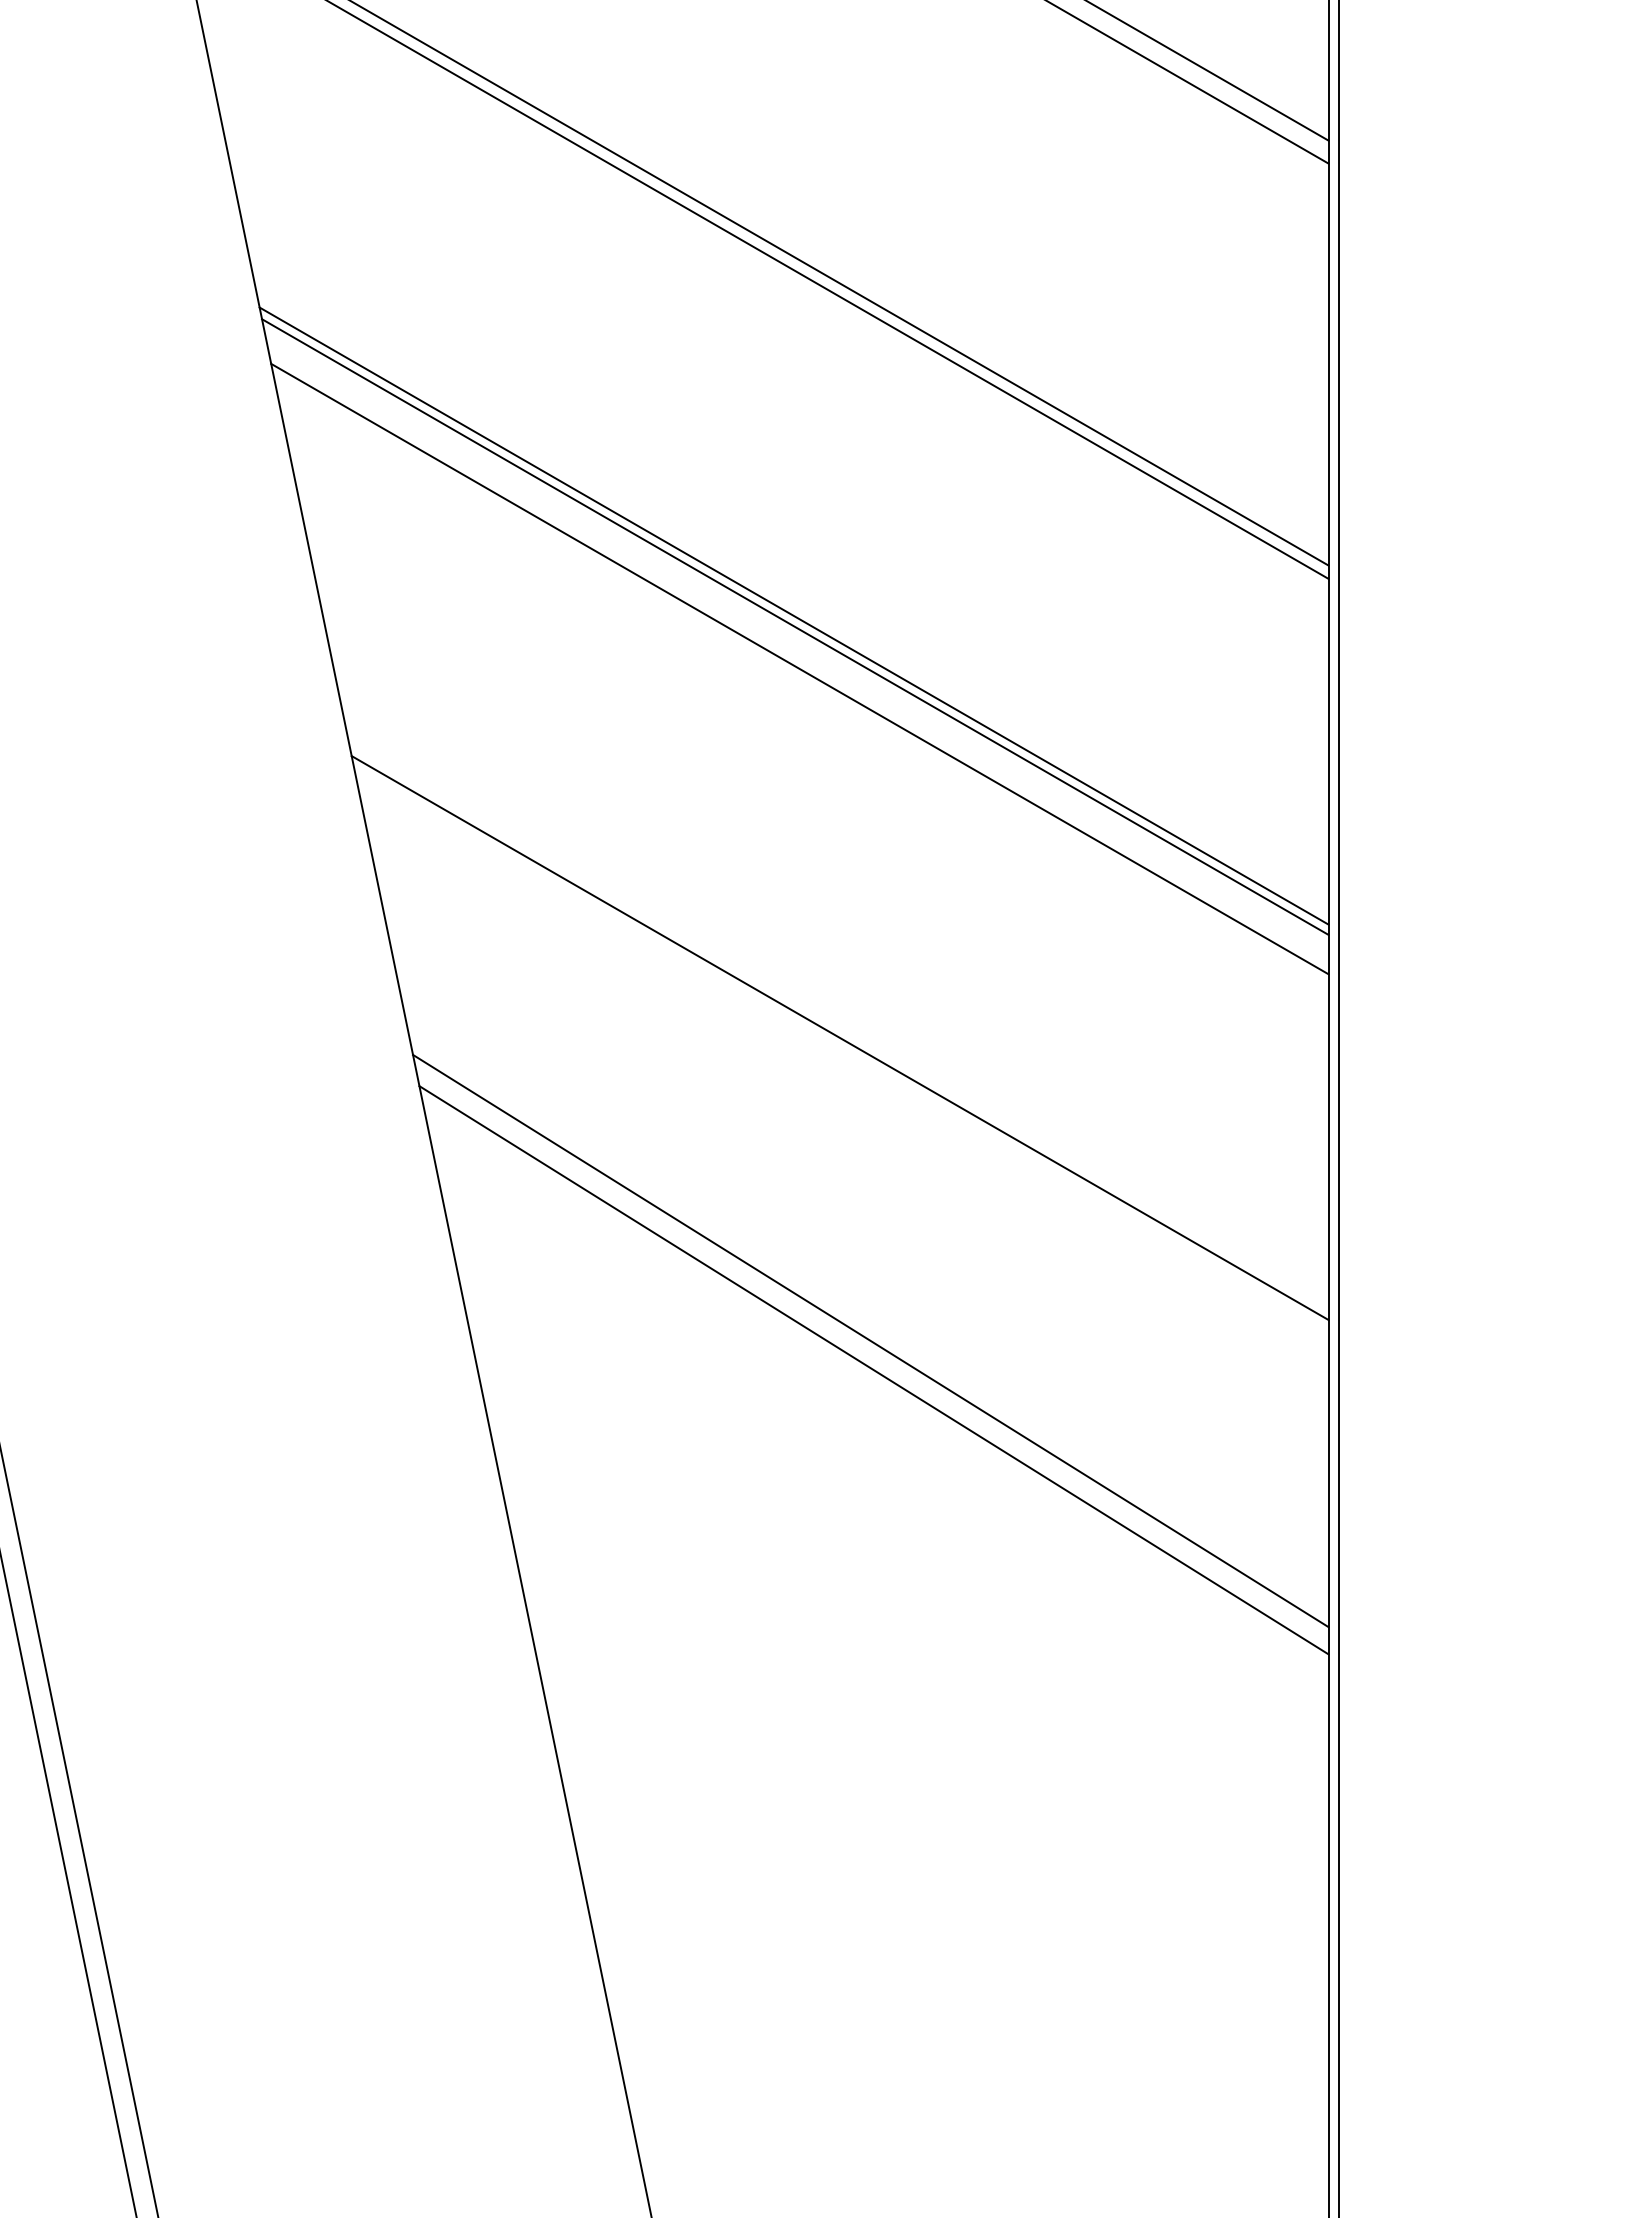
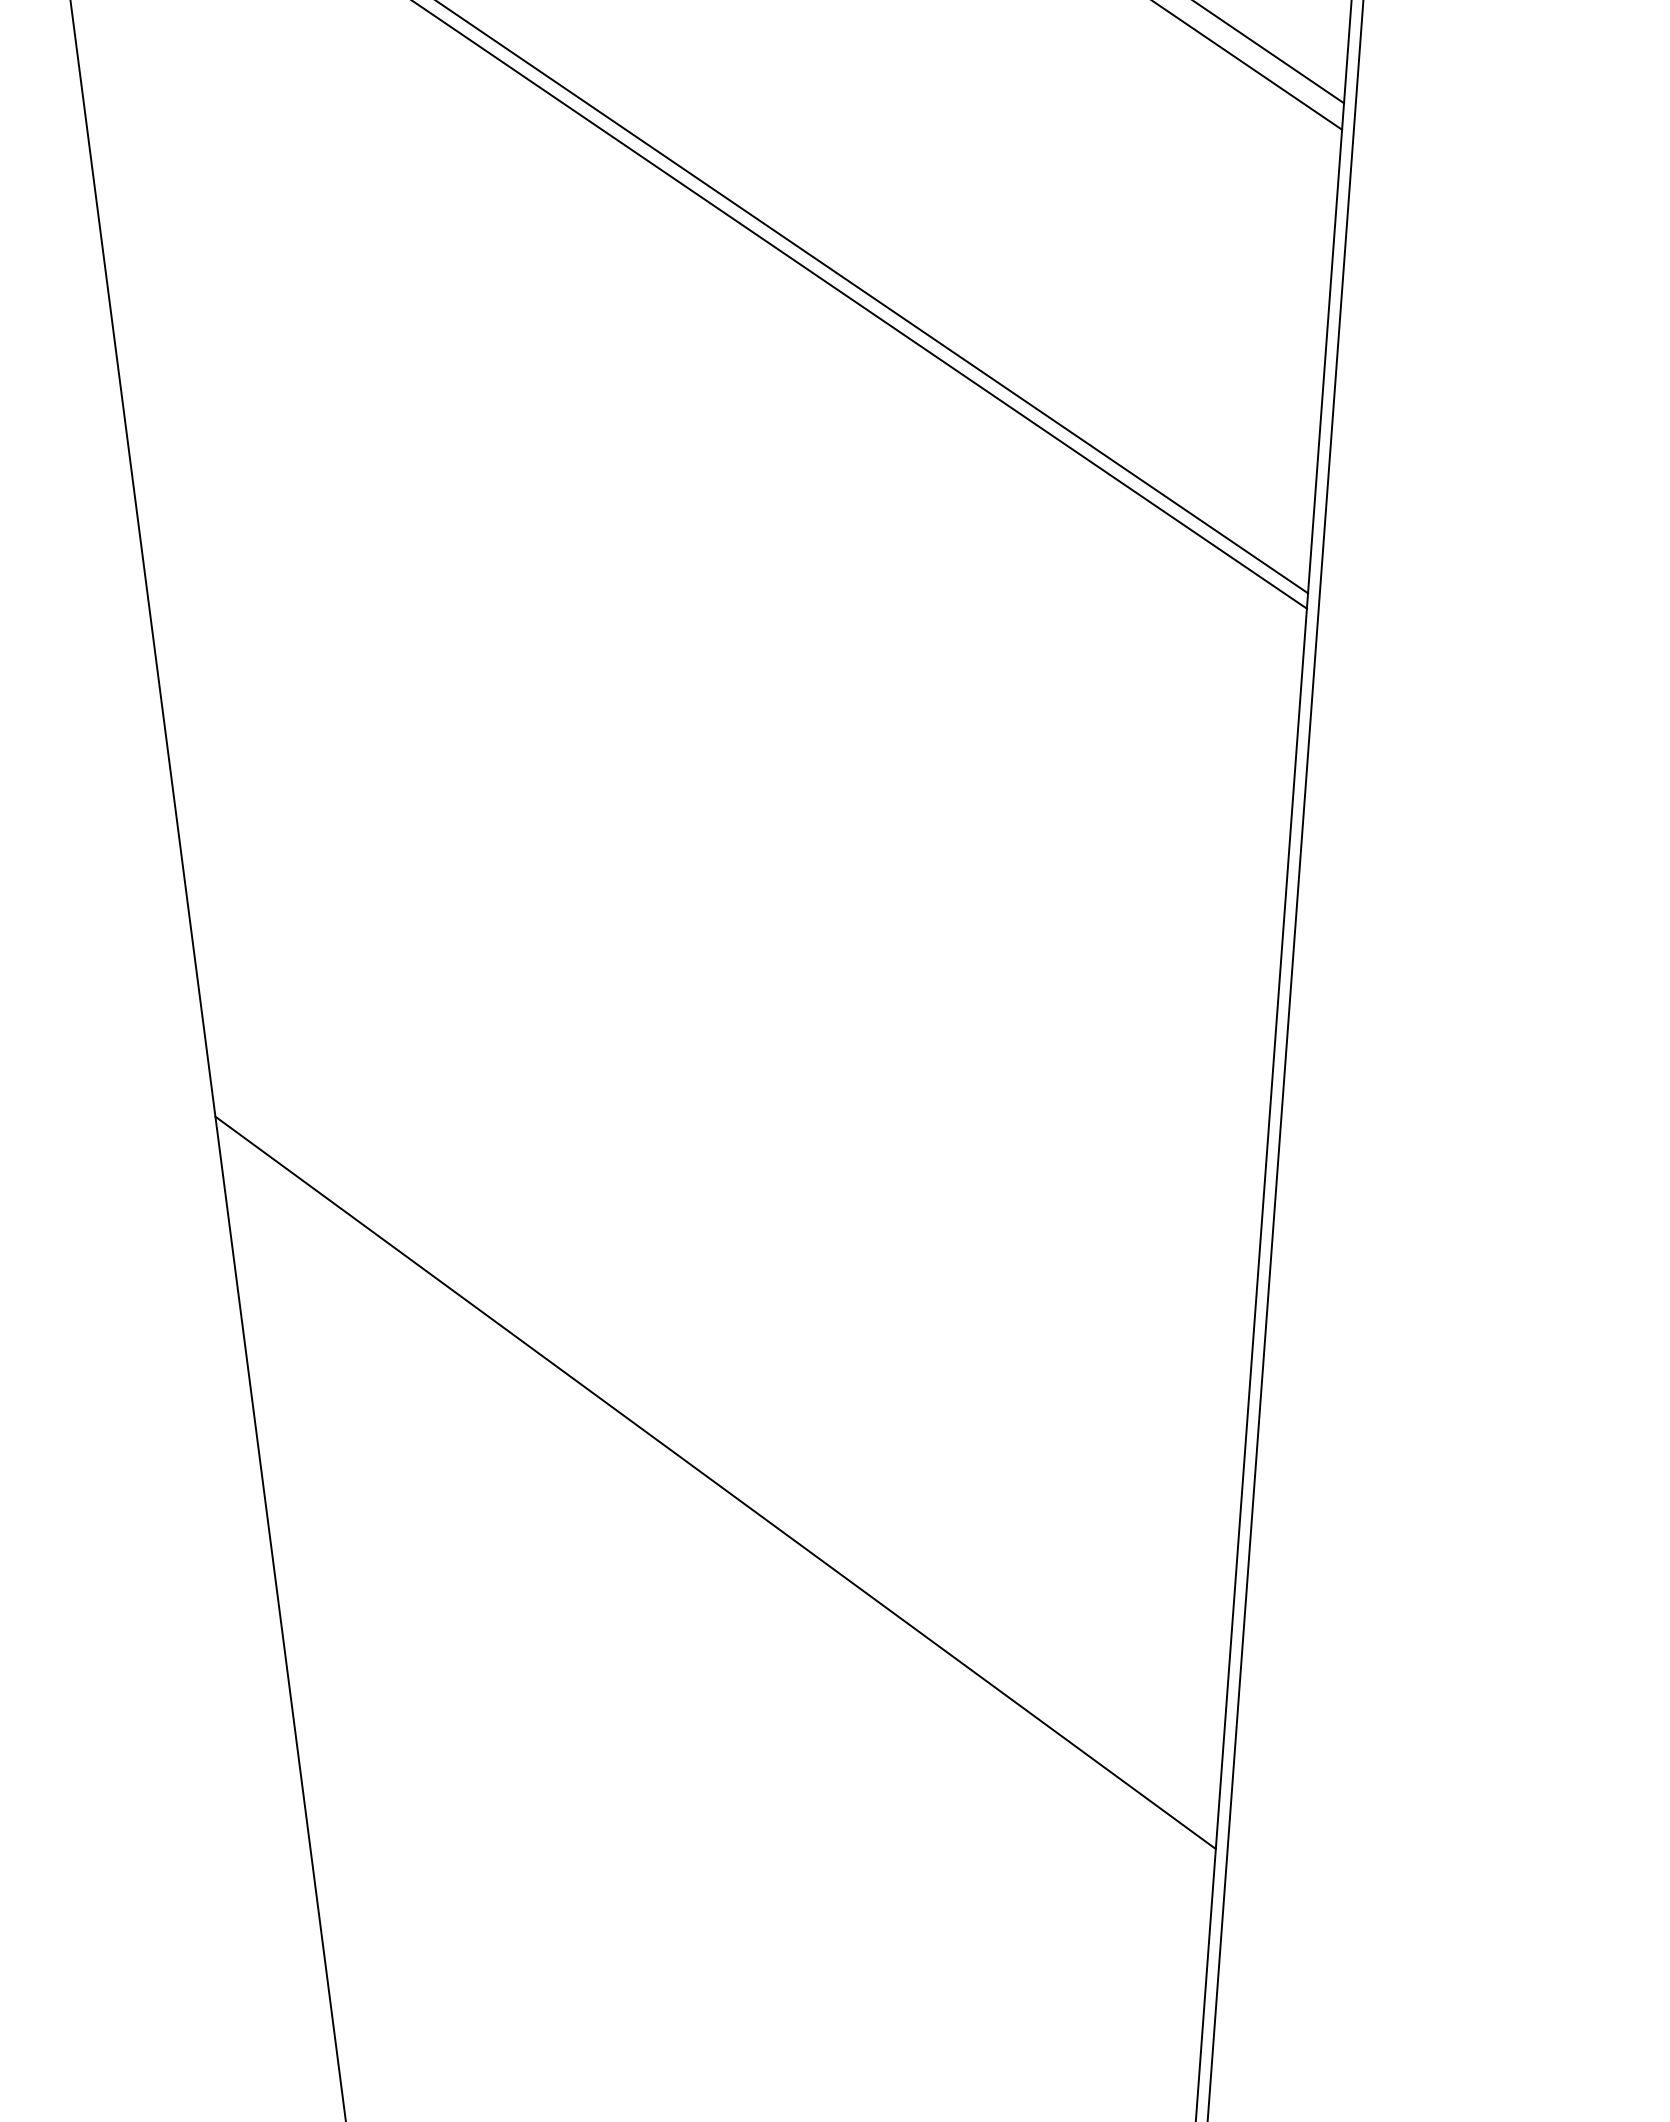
line: (793, 615) -> (686, 605), removed
line: (795, 626) -> (688, 618), removed
line: (799, 668) -> (689, 667), removed
line: (839, 1038) -> (703, 1097), removed
line: (870, 1340) -> (714, 1448), removed

